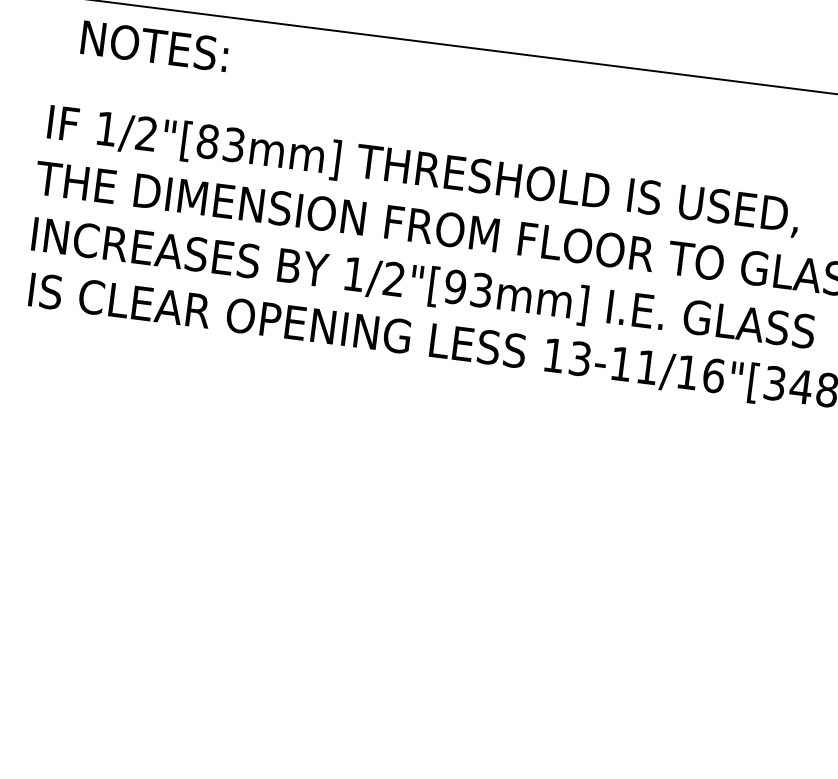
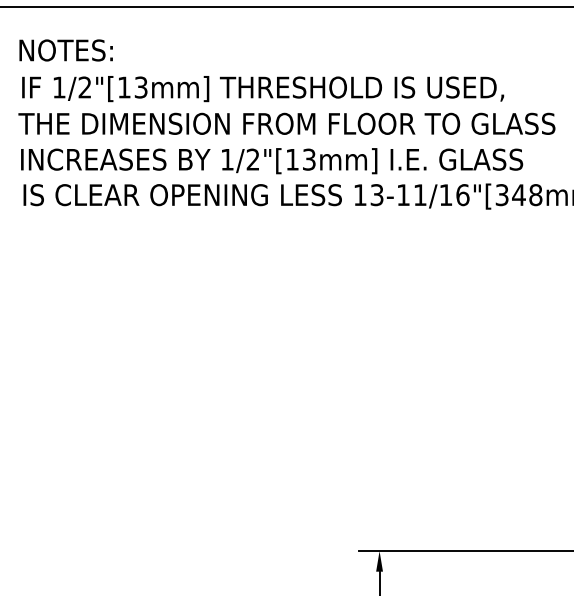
text: (153, 46) -> (65, 50), moved
text: (206, 141) -> (123, 87), 1/2"[83mm] -> 1/2"[13mm]
text: (455, 286) -> (292, 159), 1/2"[93mm] -> 1/2"[13mm]

